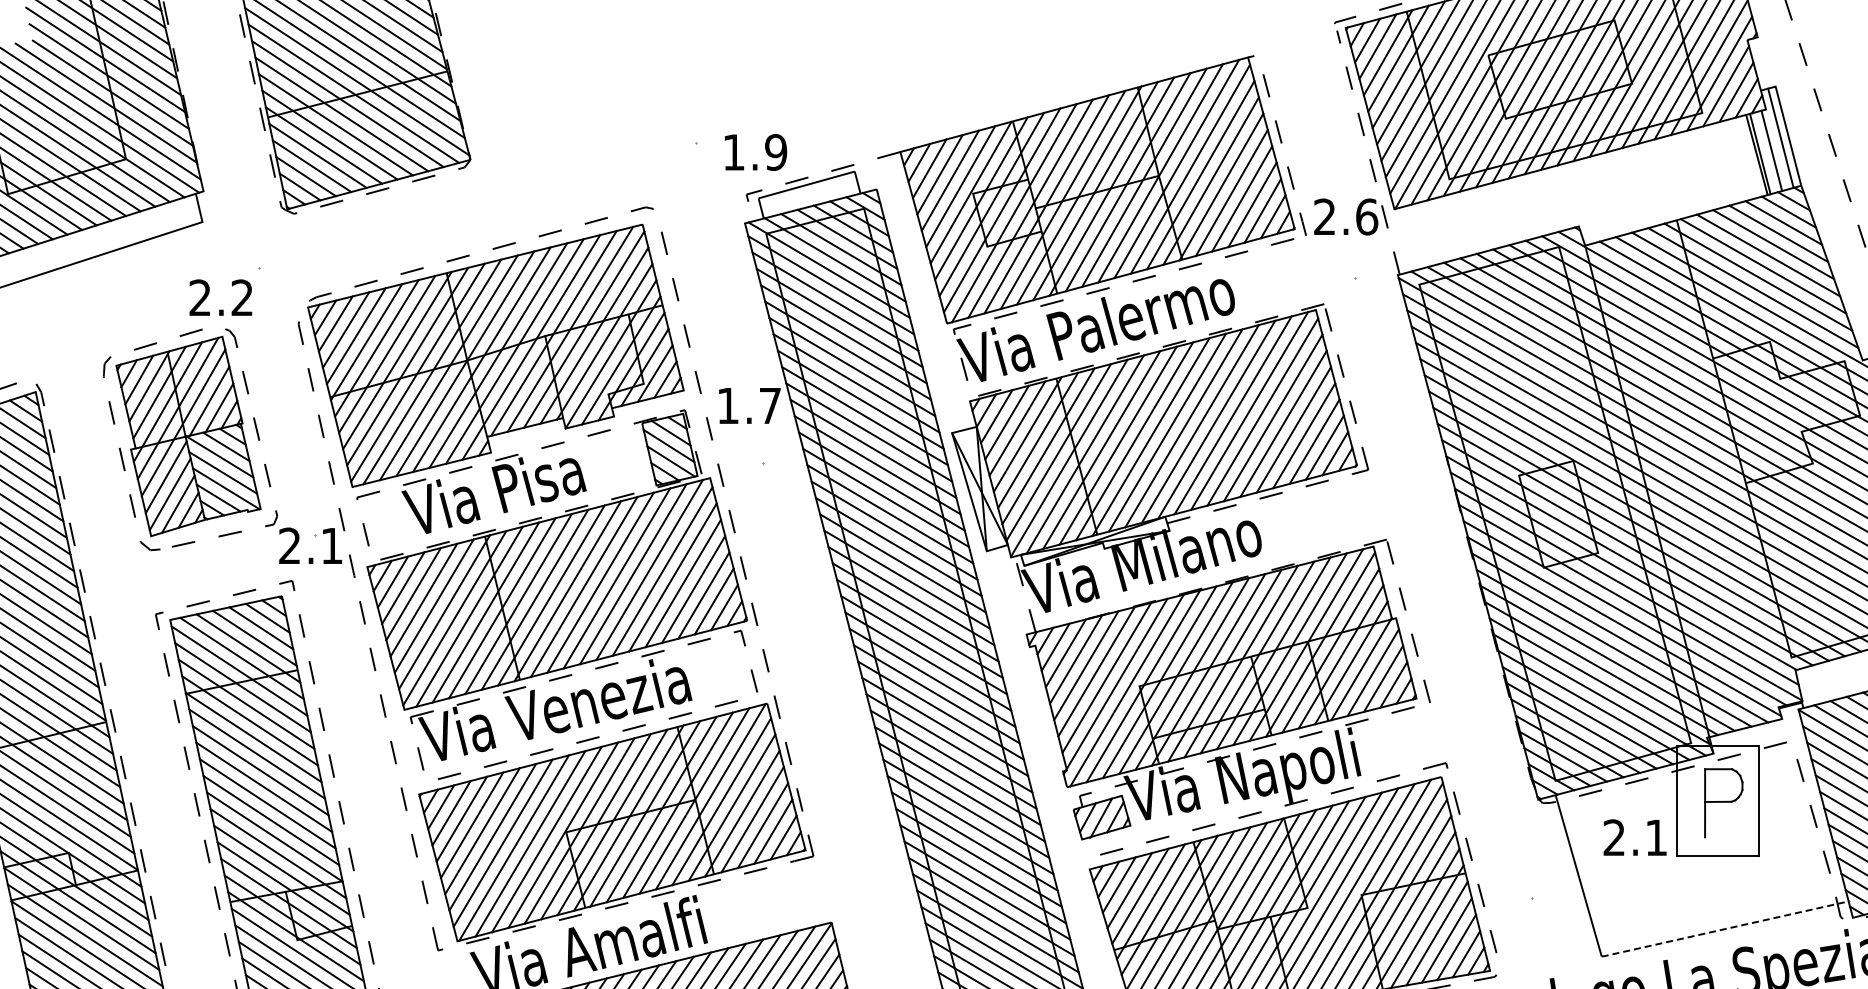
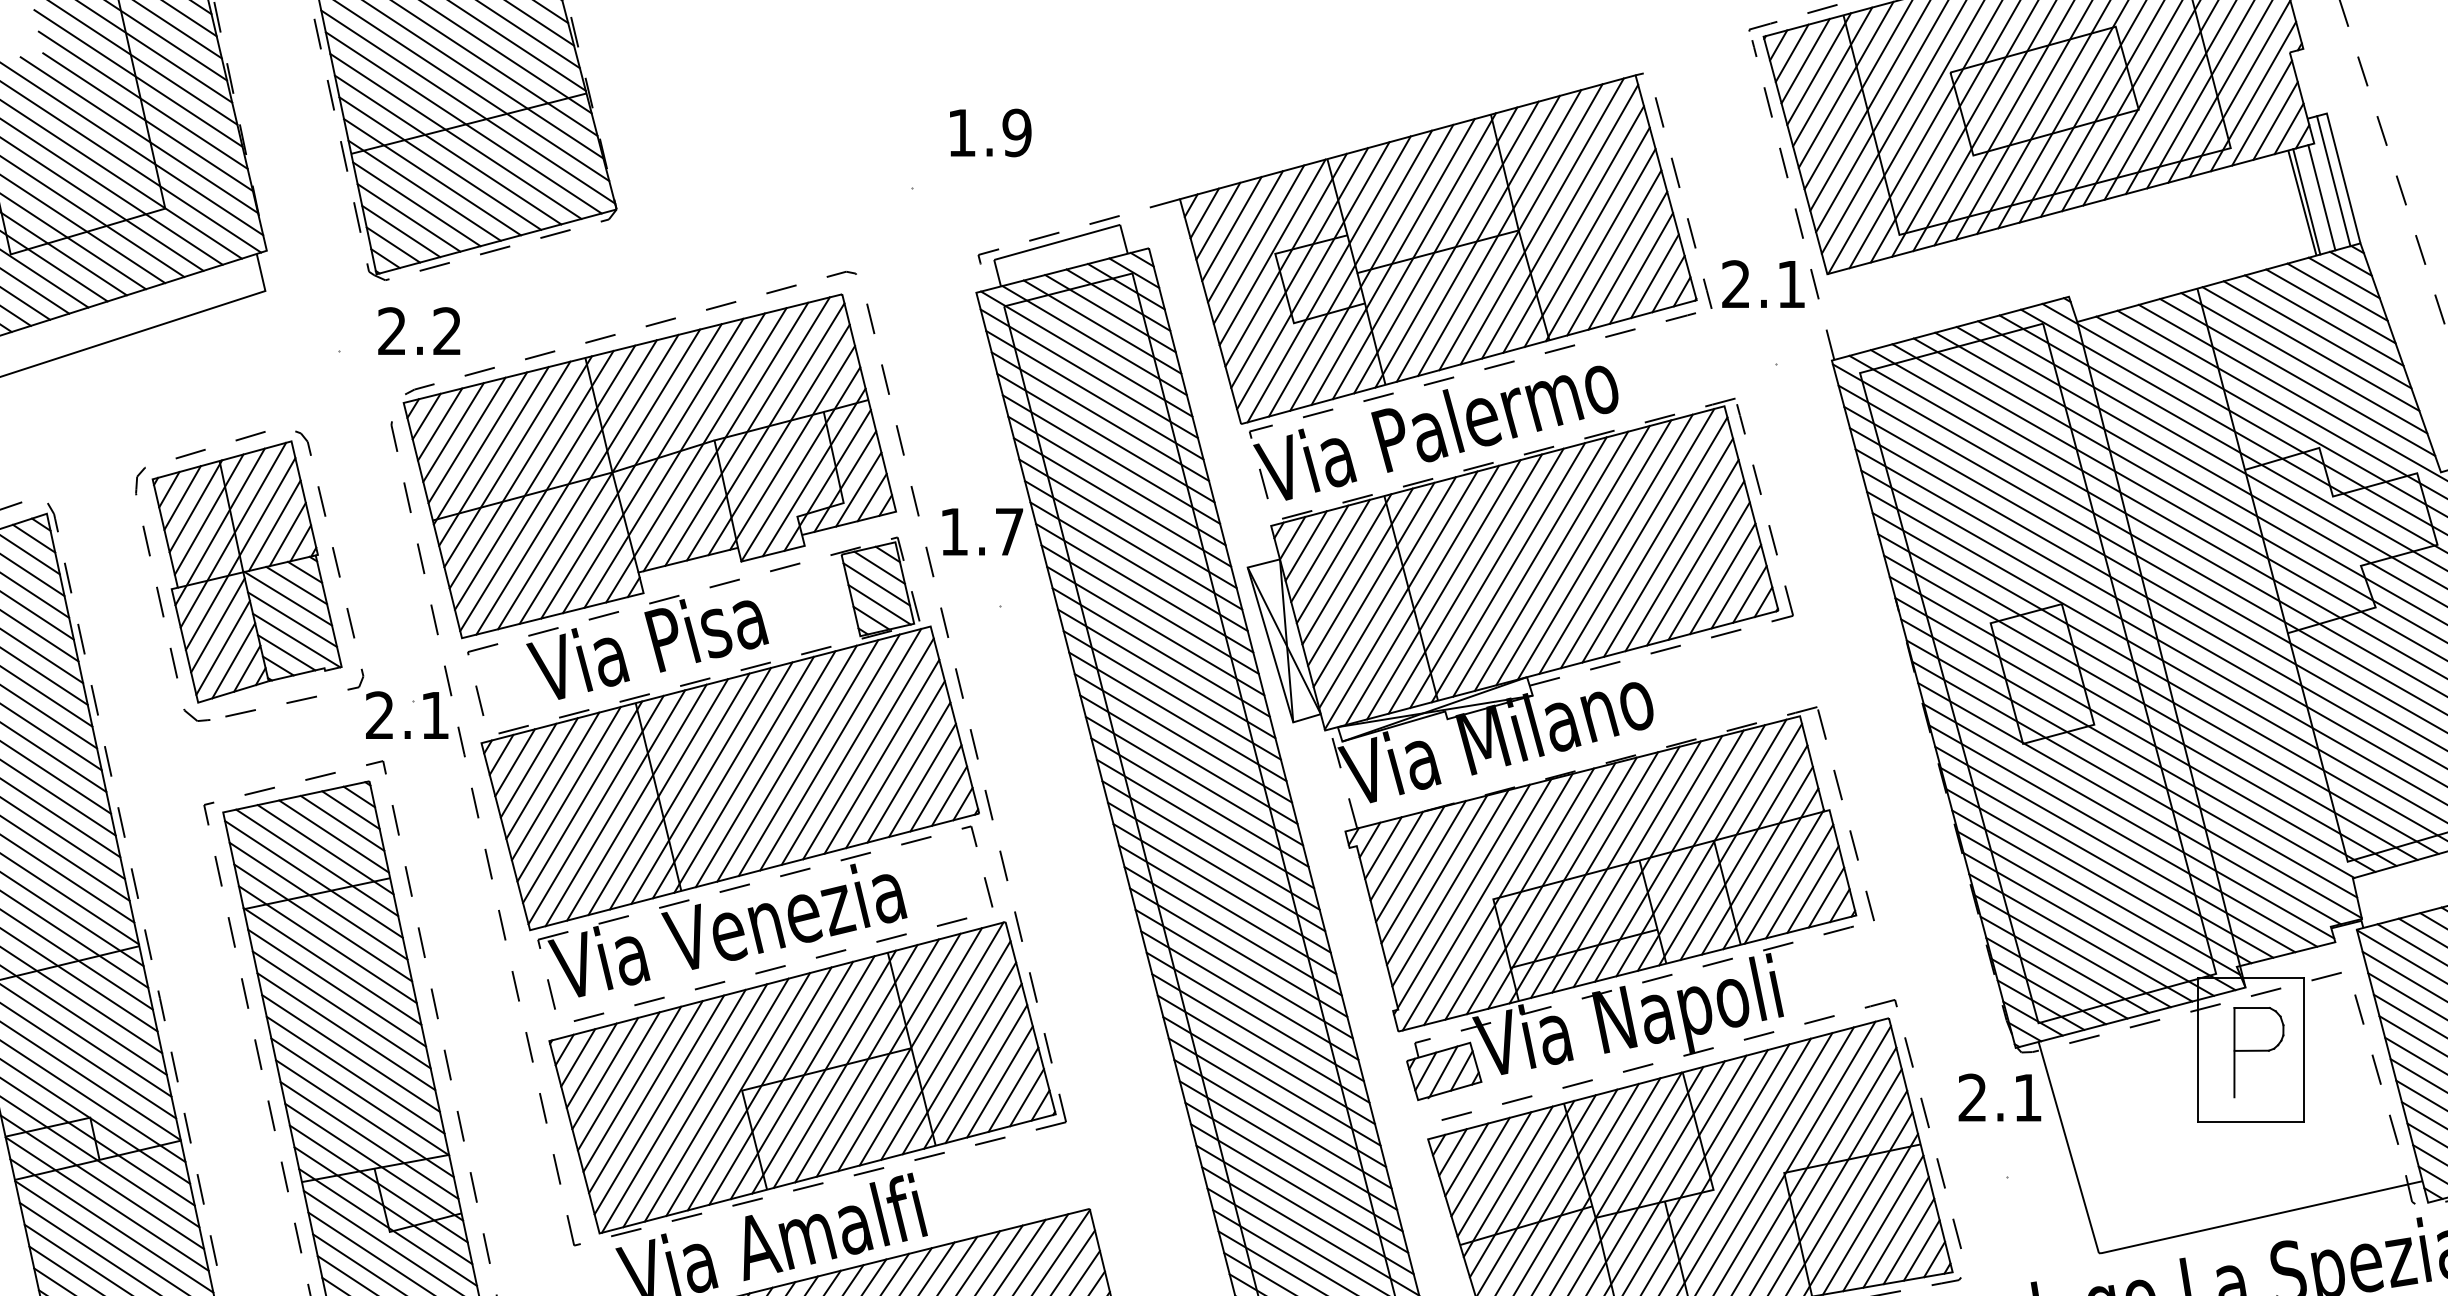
text: (756, 152) -> (991, 133), moved
text: (1367, 216) -> (1792, 283), 2.6 -> 2.1
text: (220, 297) -> (418, 330), moved
text: (1634, 837) -> (1999, 1097), moved
line: (1725, 928) -> (2261, 1216), dashed -> solid

